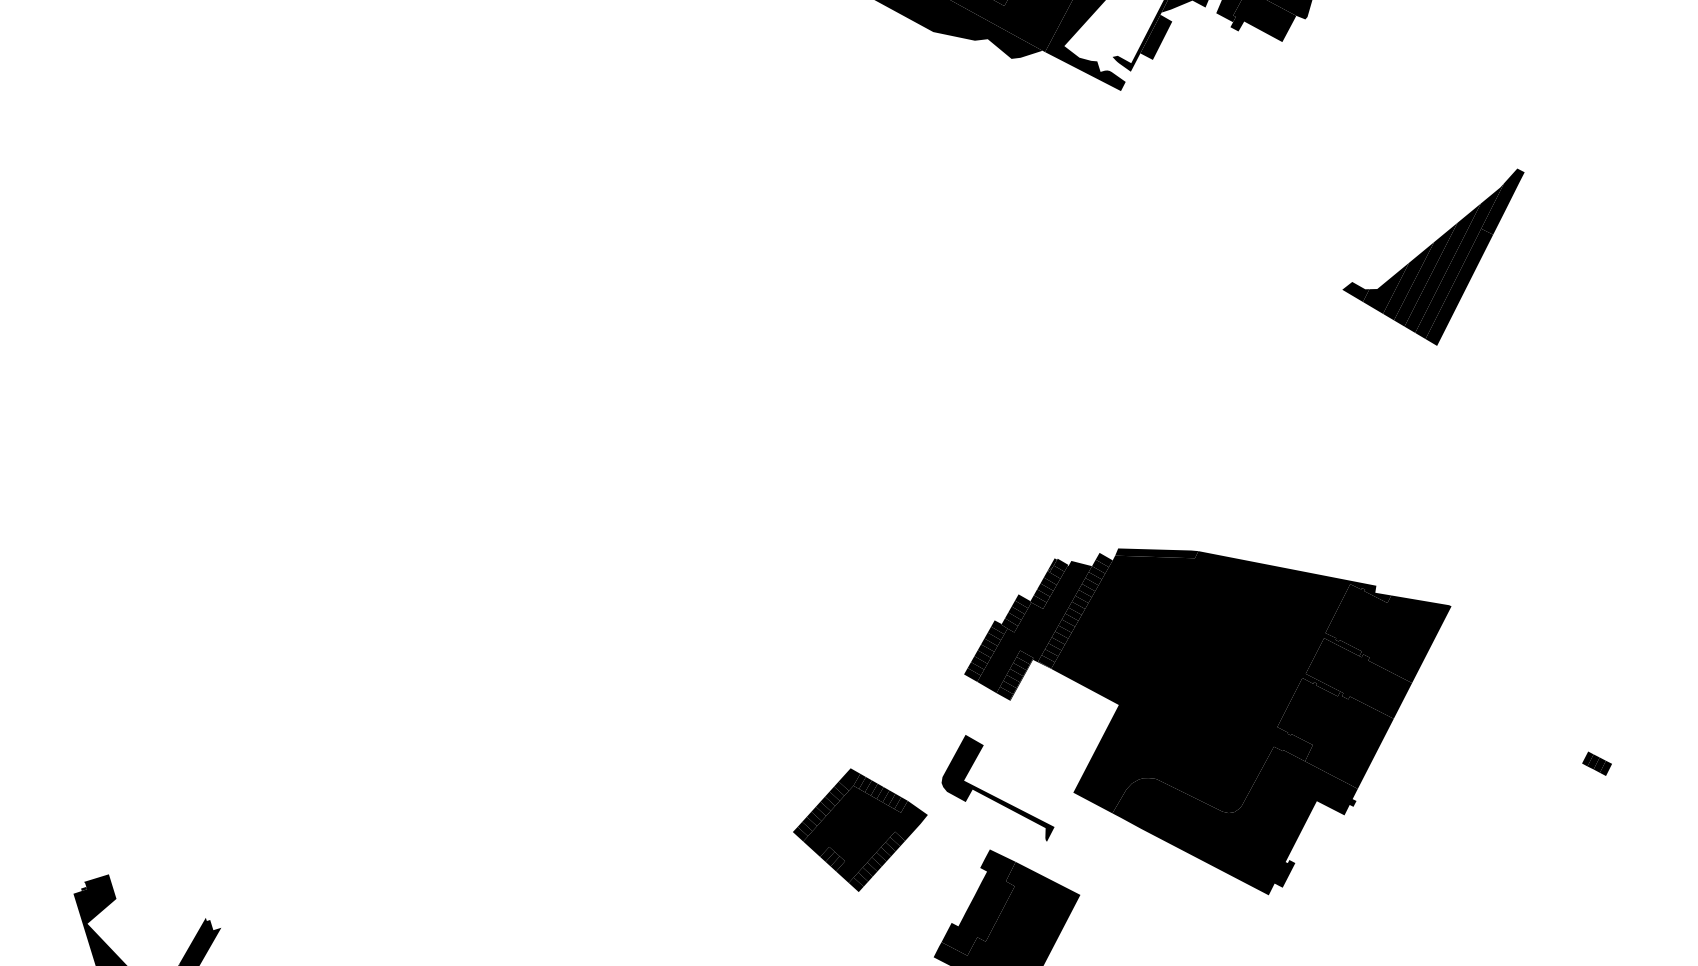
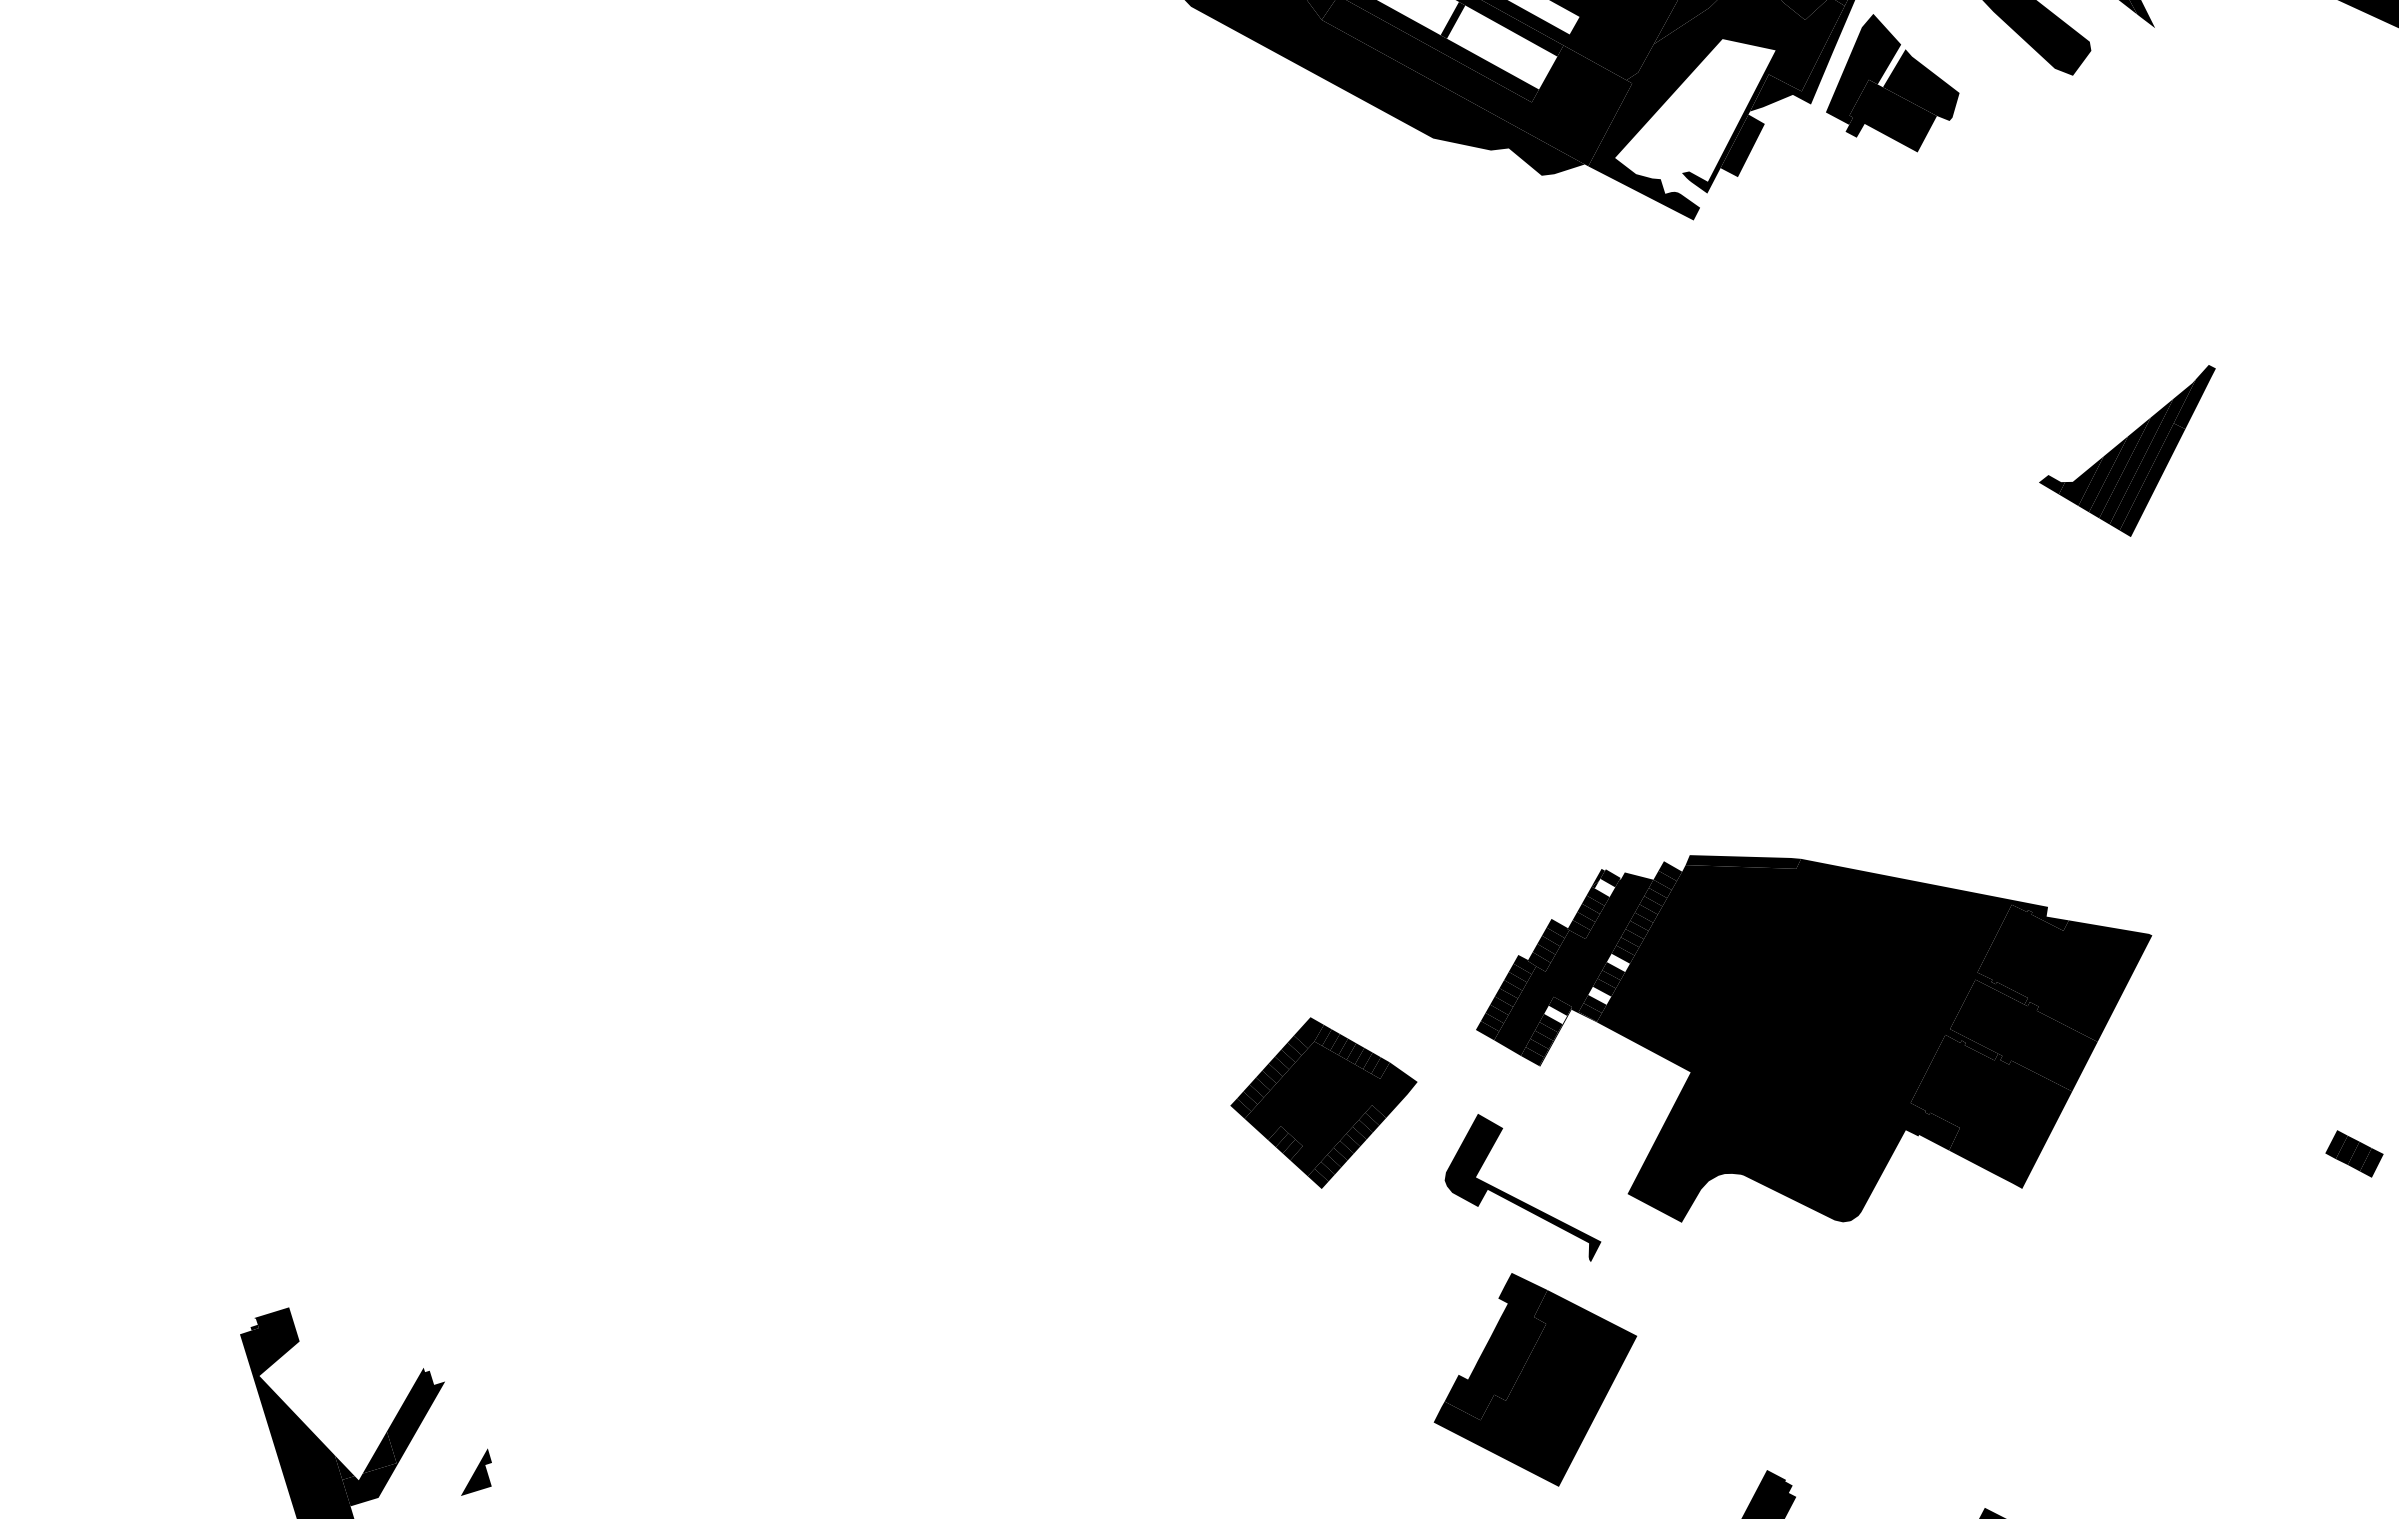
part: (1433, 256) -> (2127, 450), size x0.7
fill: (1056, 571) -> (1604, 887), removed
fill: (1066, 625) -> (1617, 962), removed
fill: (1053, 649) -> (1599, 995), removed
fill: (1021, 663) -> (1555, 1014), removed
part: (1596, 763) -> (2353, 1153), size x1.4
fill: (1234, 821) -> (1851, 1233), removed
part: (860, 829) -> (1323, 1102), moved

